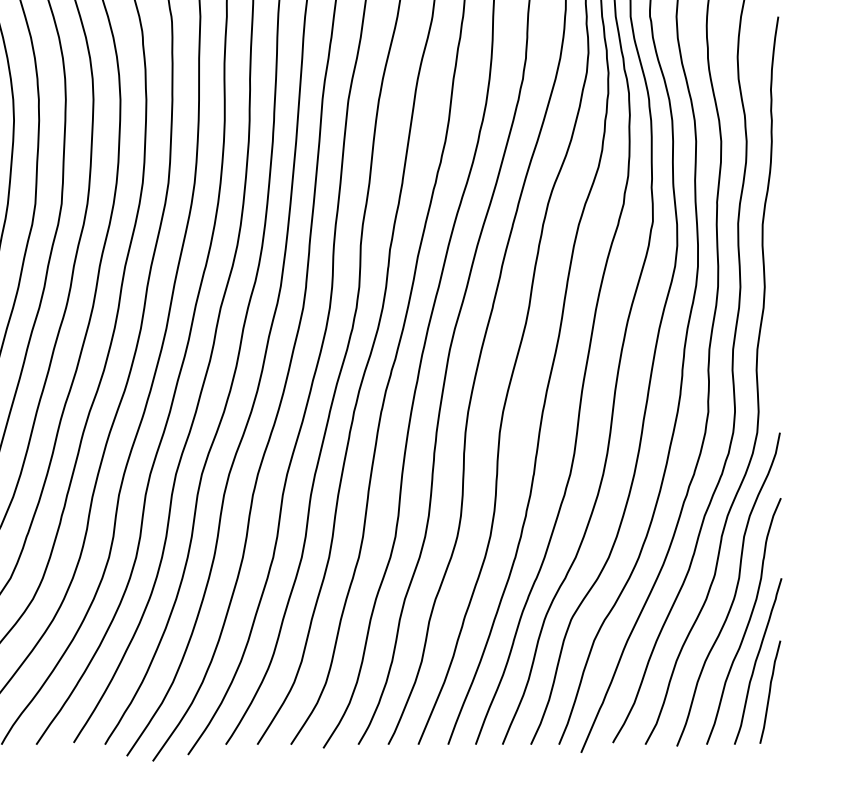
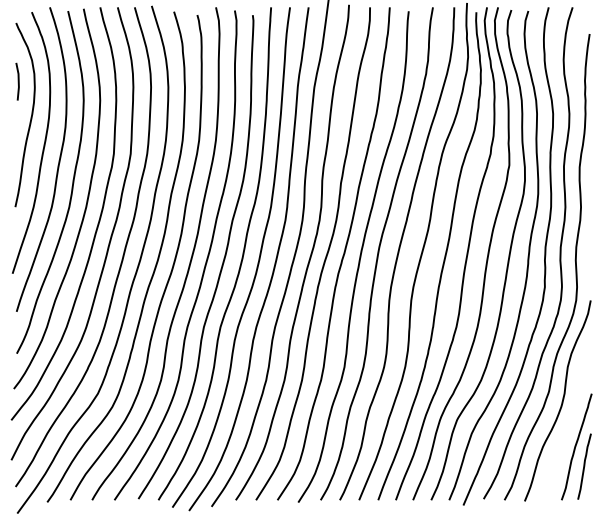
curve: (746, 623) -> (569, 422), removed

